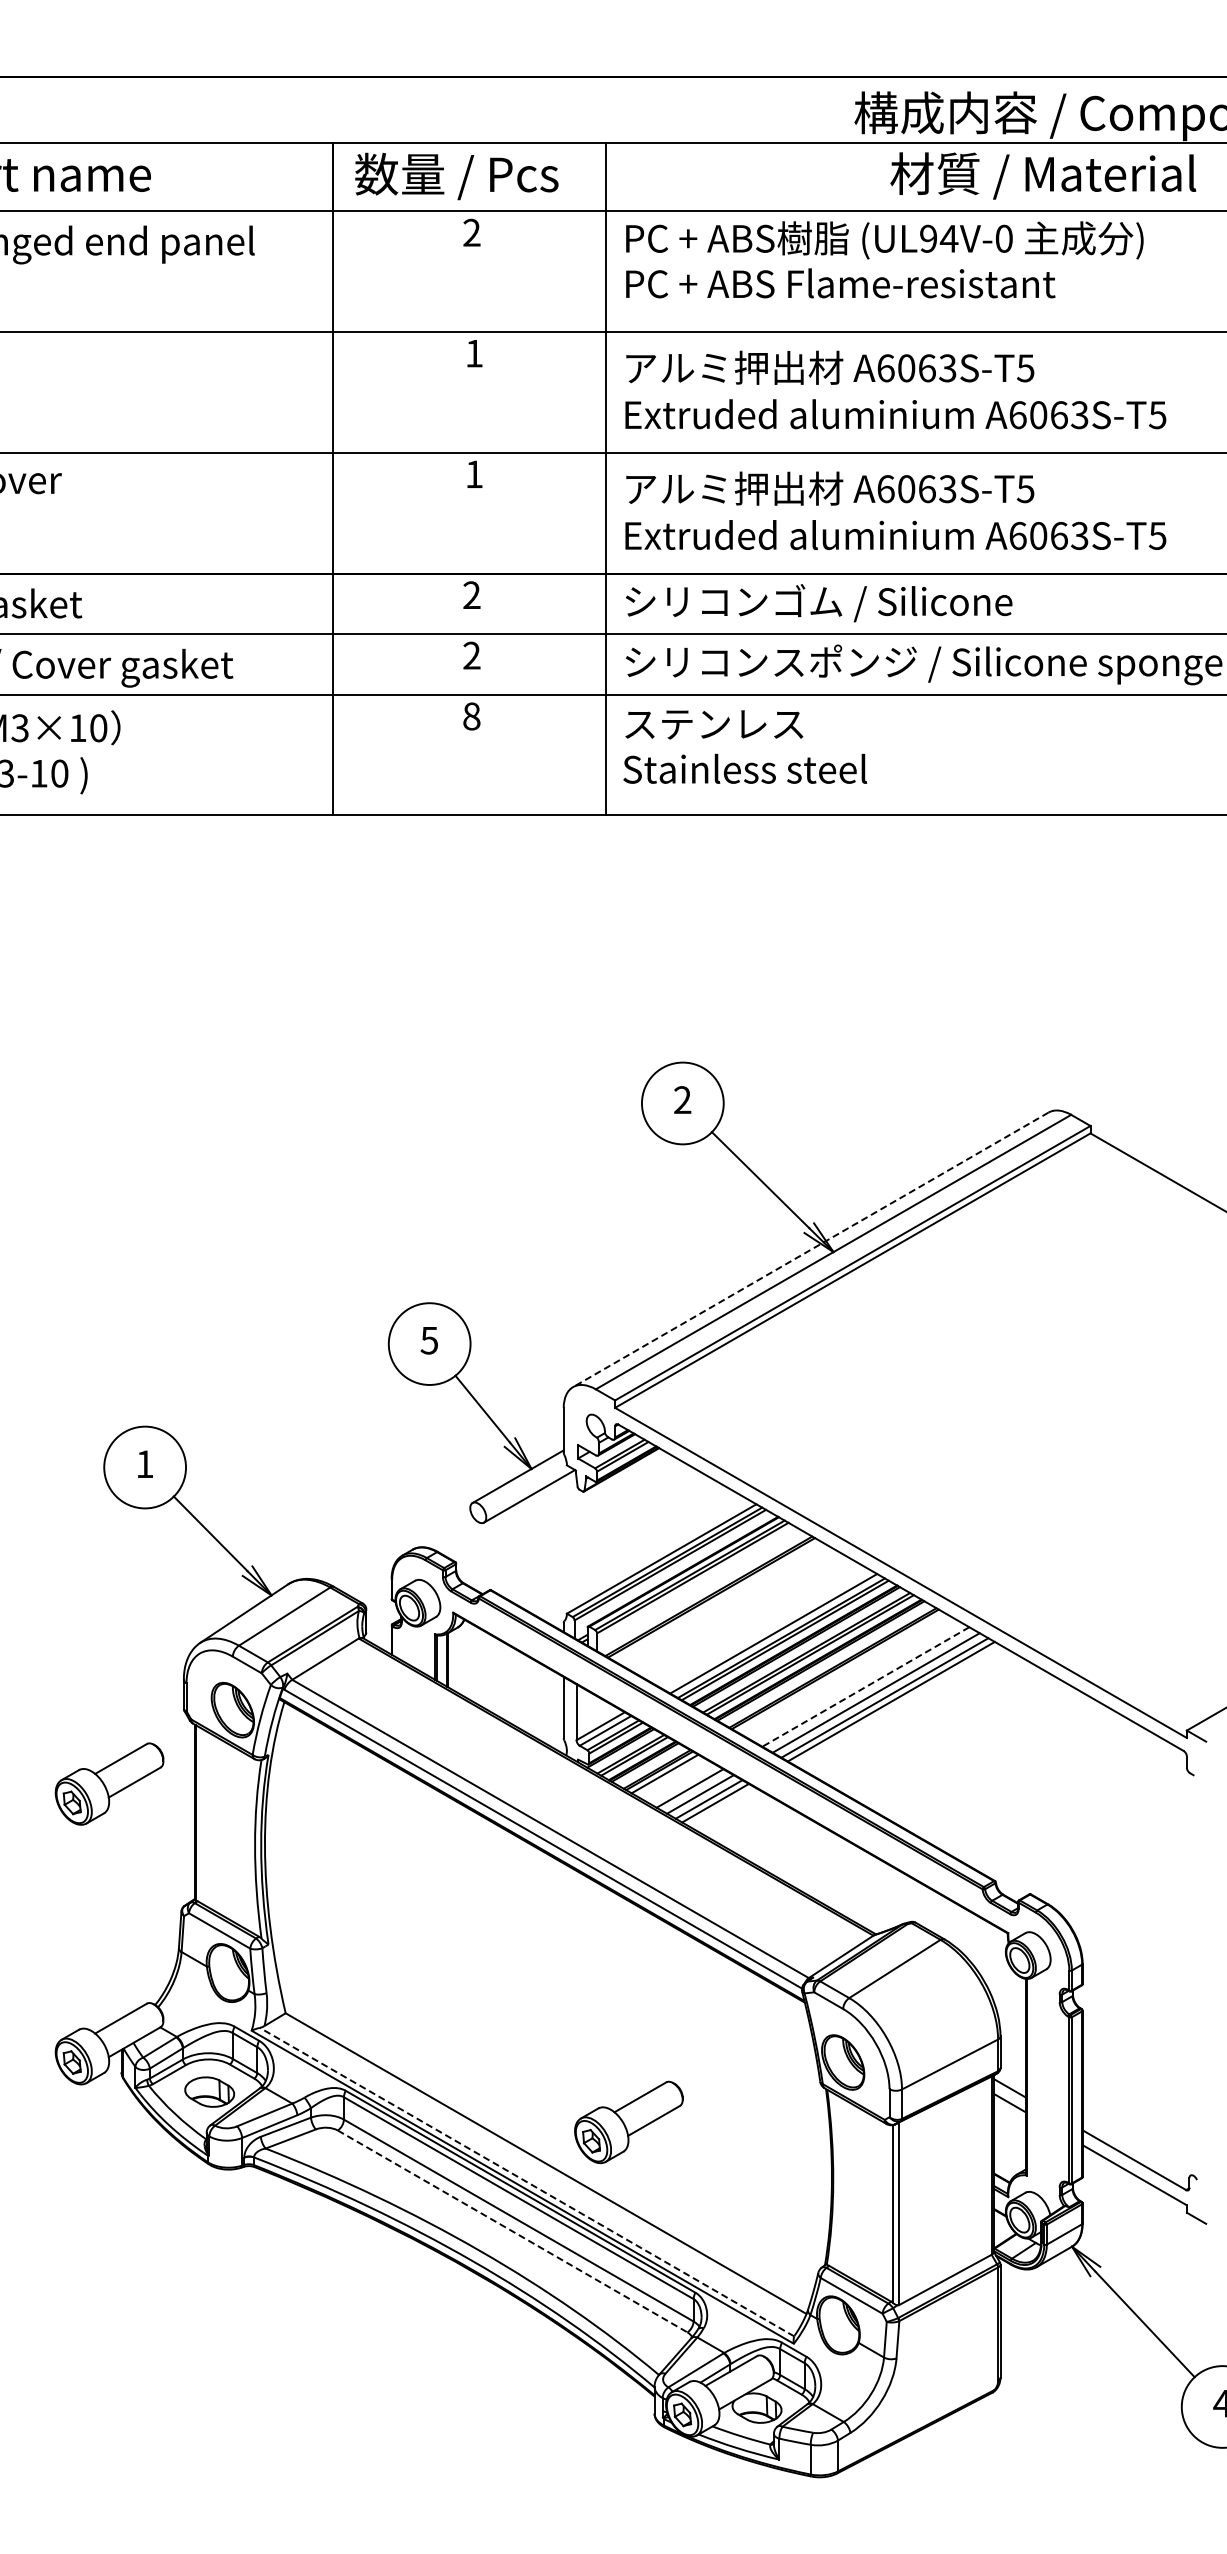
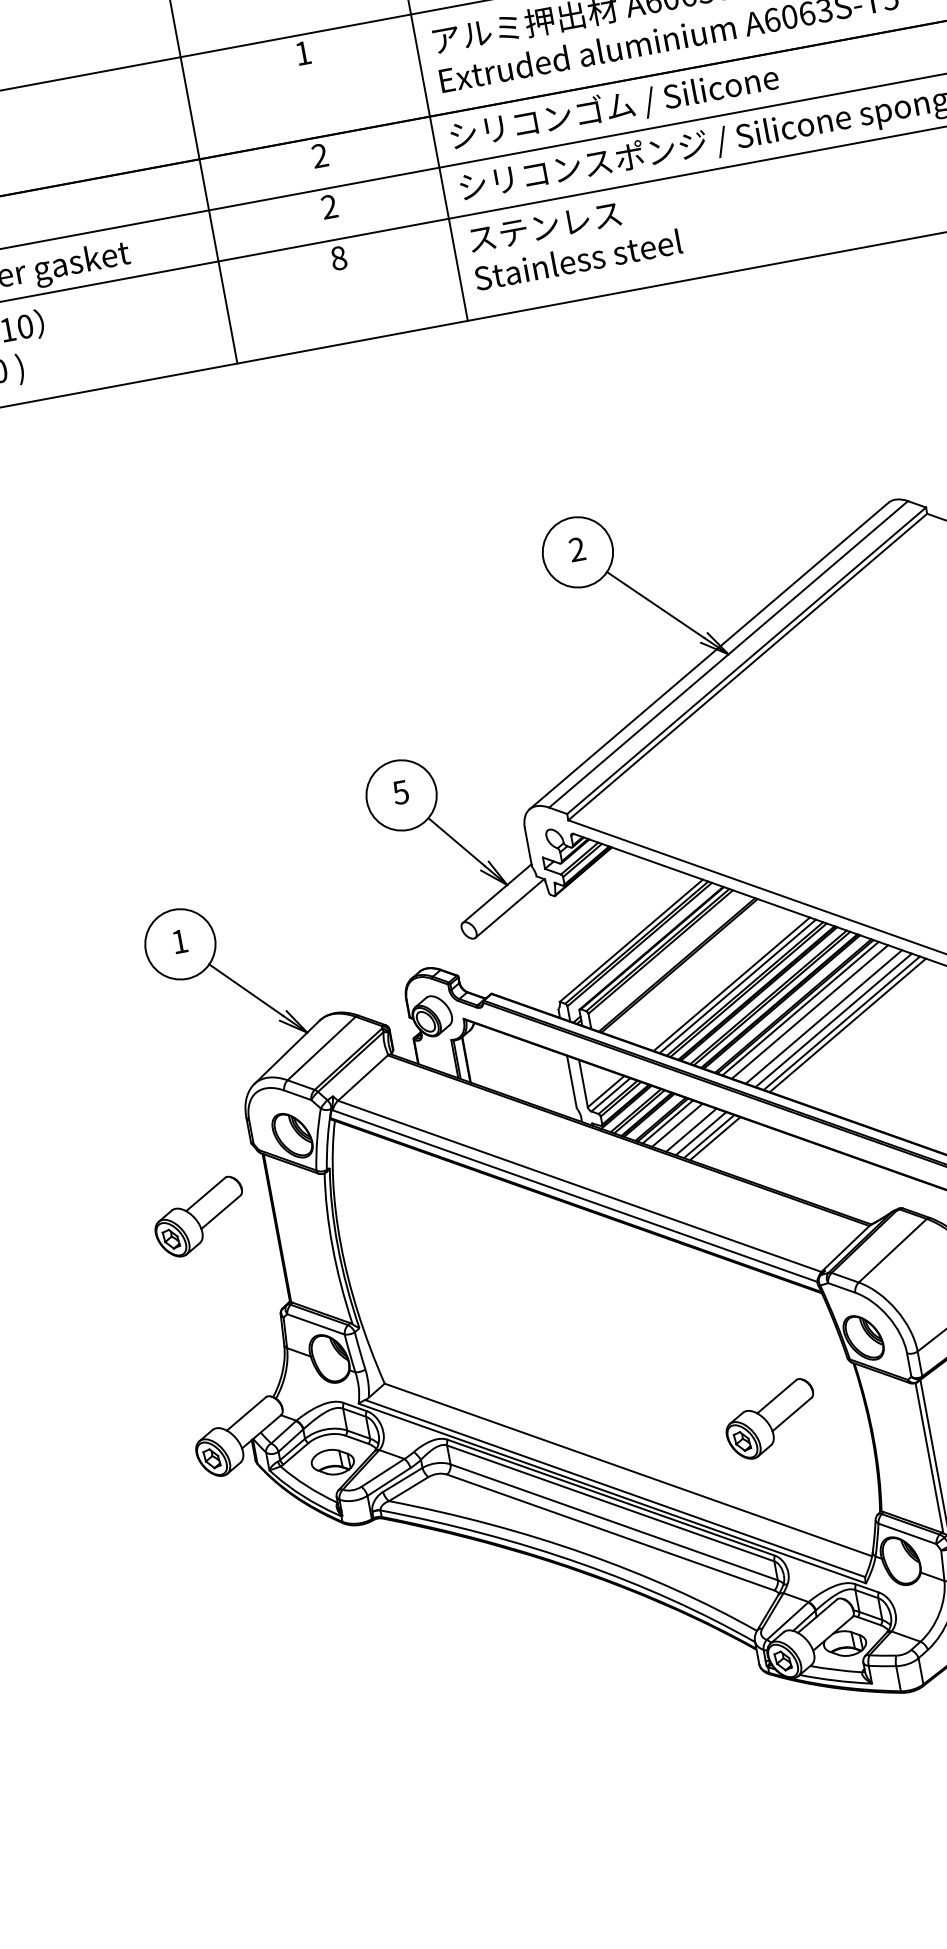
line: (810, 1250) -> (708, 656), dashed -> solid
line: (766, 1629) -> (731, 983), added
line: (840, 1672) -> (800, 1008), added
line: (850, 1678) -> (809, 1012), added
line: (865, 1687) -> (823, 1017), dashed -> solid
line: (674, 1779) -> (676, 1125), added
part: (628, 2122) -> (770, 1419), moved
line: (527, 2182) -> (615, 1488), dashed -> solid
line: (512, 2231) -> (610, 1532), dashed -> solid

